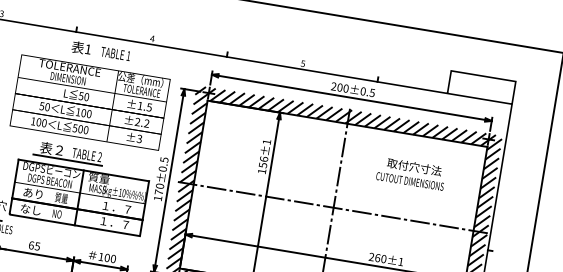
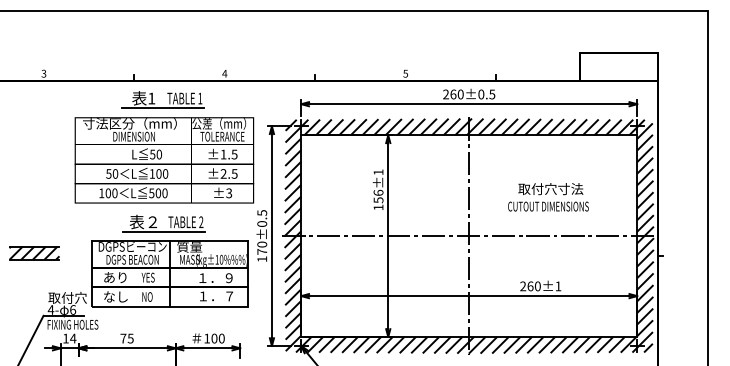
line: (96, 59) -> (163, 108), added
text: (66, 67) -> (129, 123), TOLERANCE -> 寸法区分（mm）
text: (340, 87) -> (453, 94), 200±0.5 -> 260±0.5
text: (146, 123) -> (234, 173), ±2.2 -> ±2.5
part: (74, 153) -> (170, 223), moved
text: (411, 173) -> (548, 197), moved
text: (60, 197) -> (148, 277), 質量 -> YES
text: (127, 209) -> (228, 278), １．７ -> １．９
text: (31, 245) -> (123, 338), 65 -> 75

